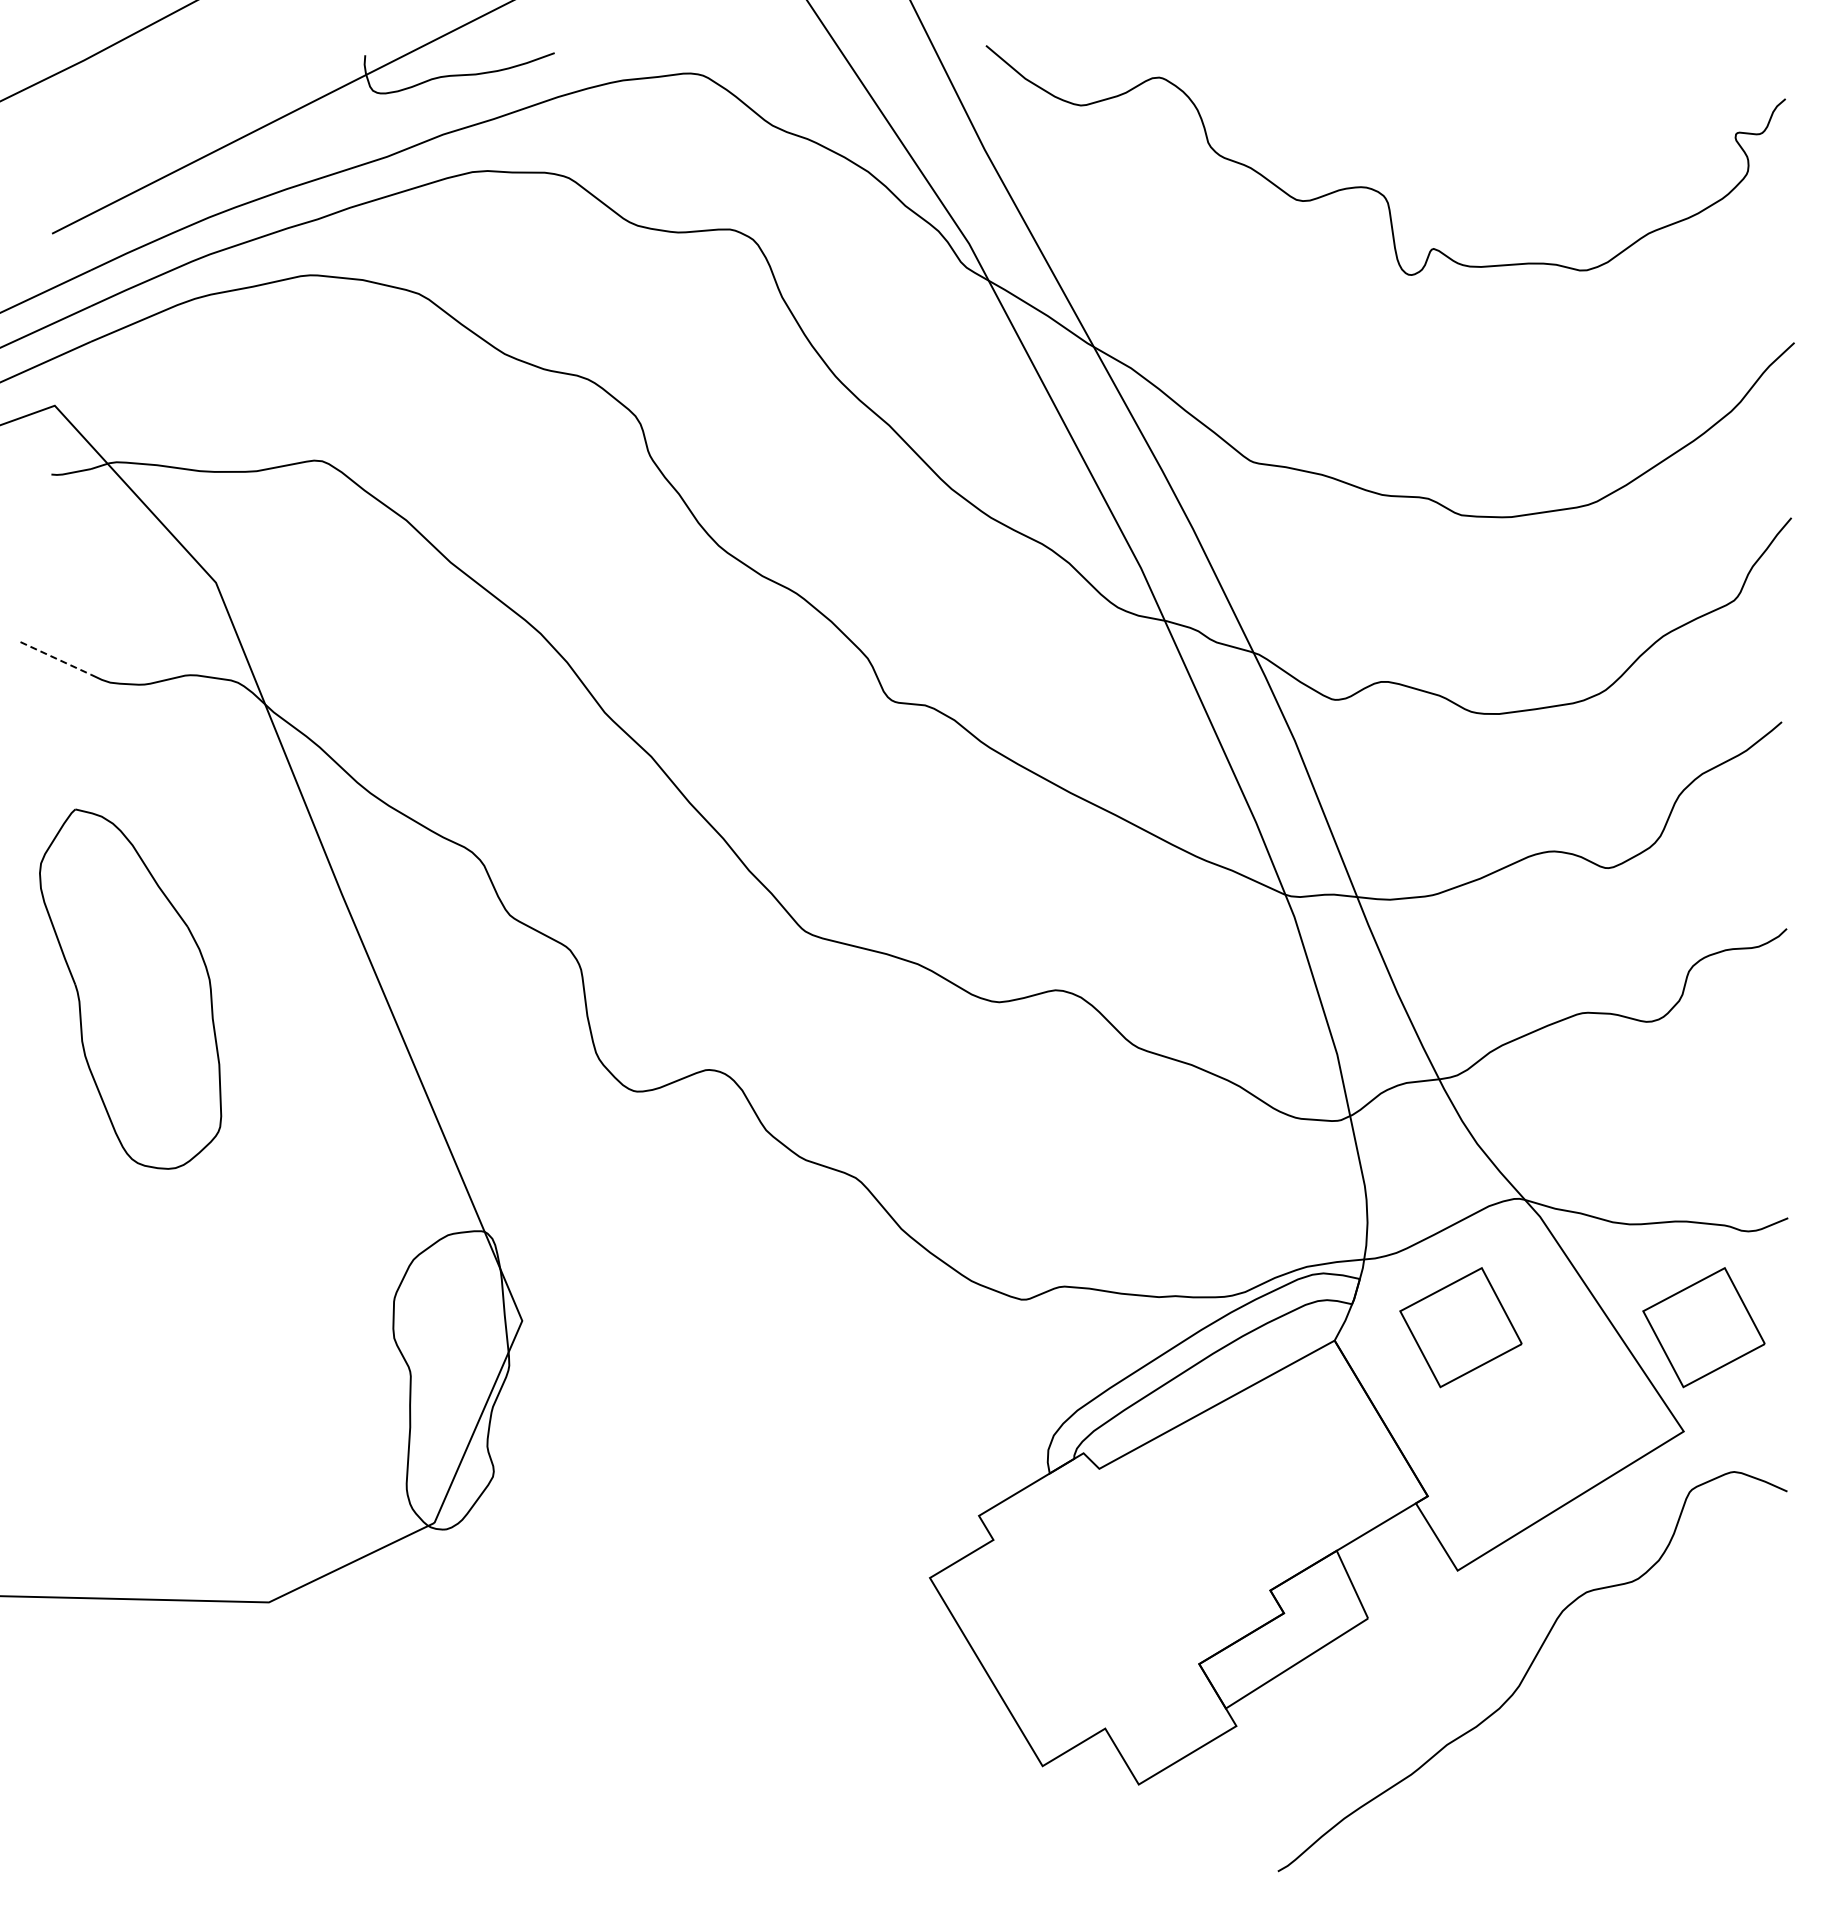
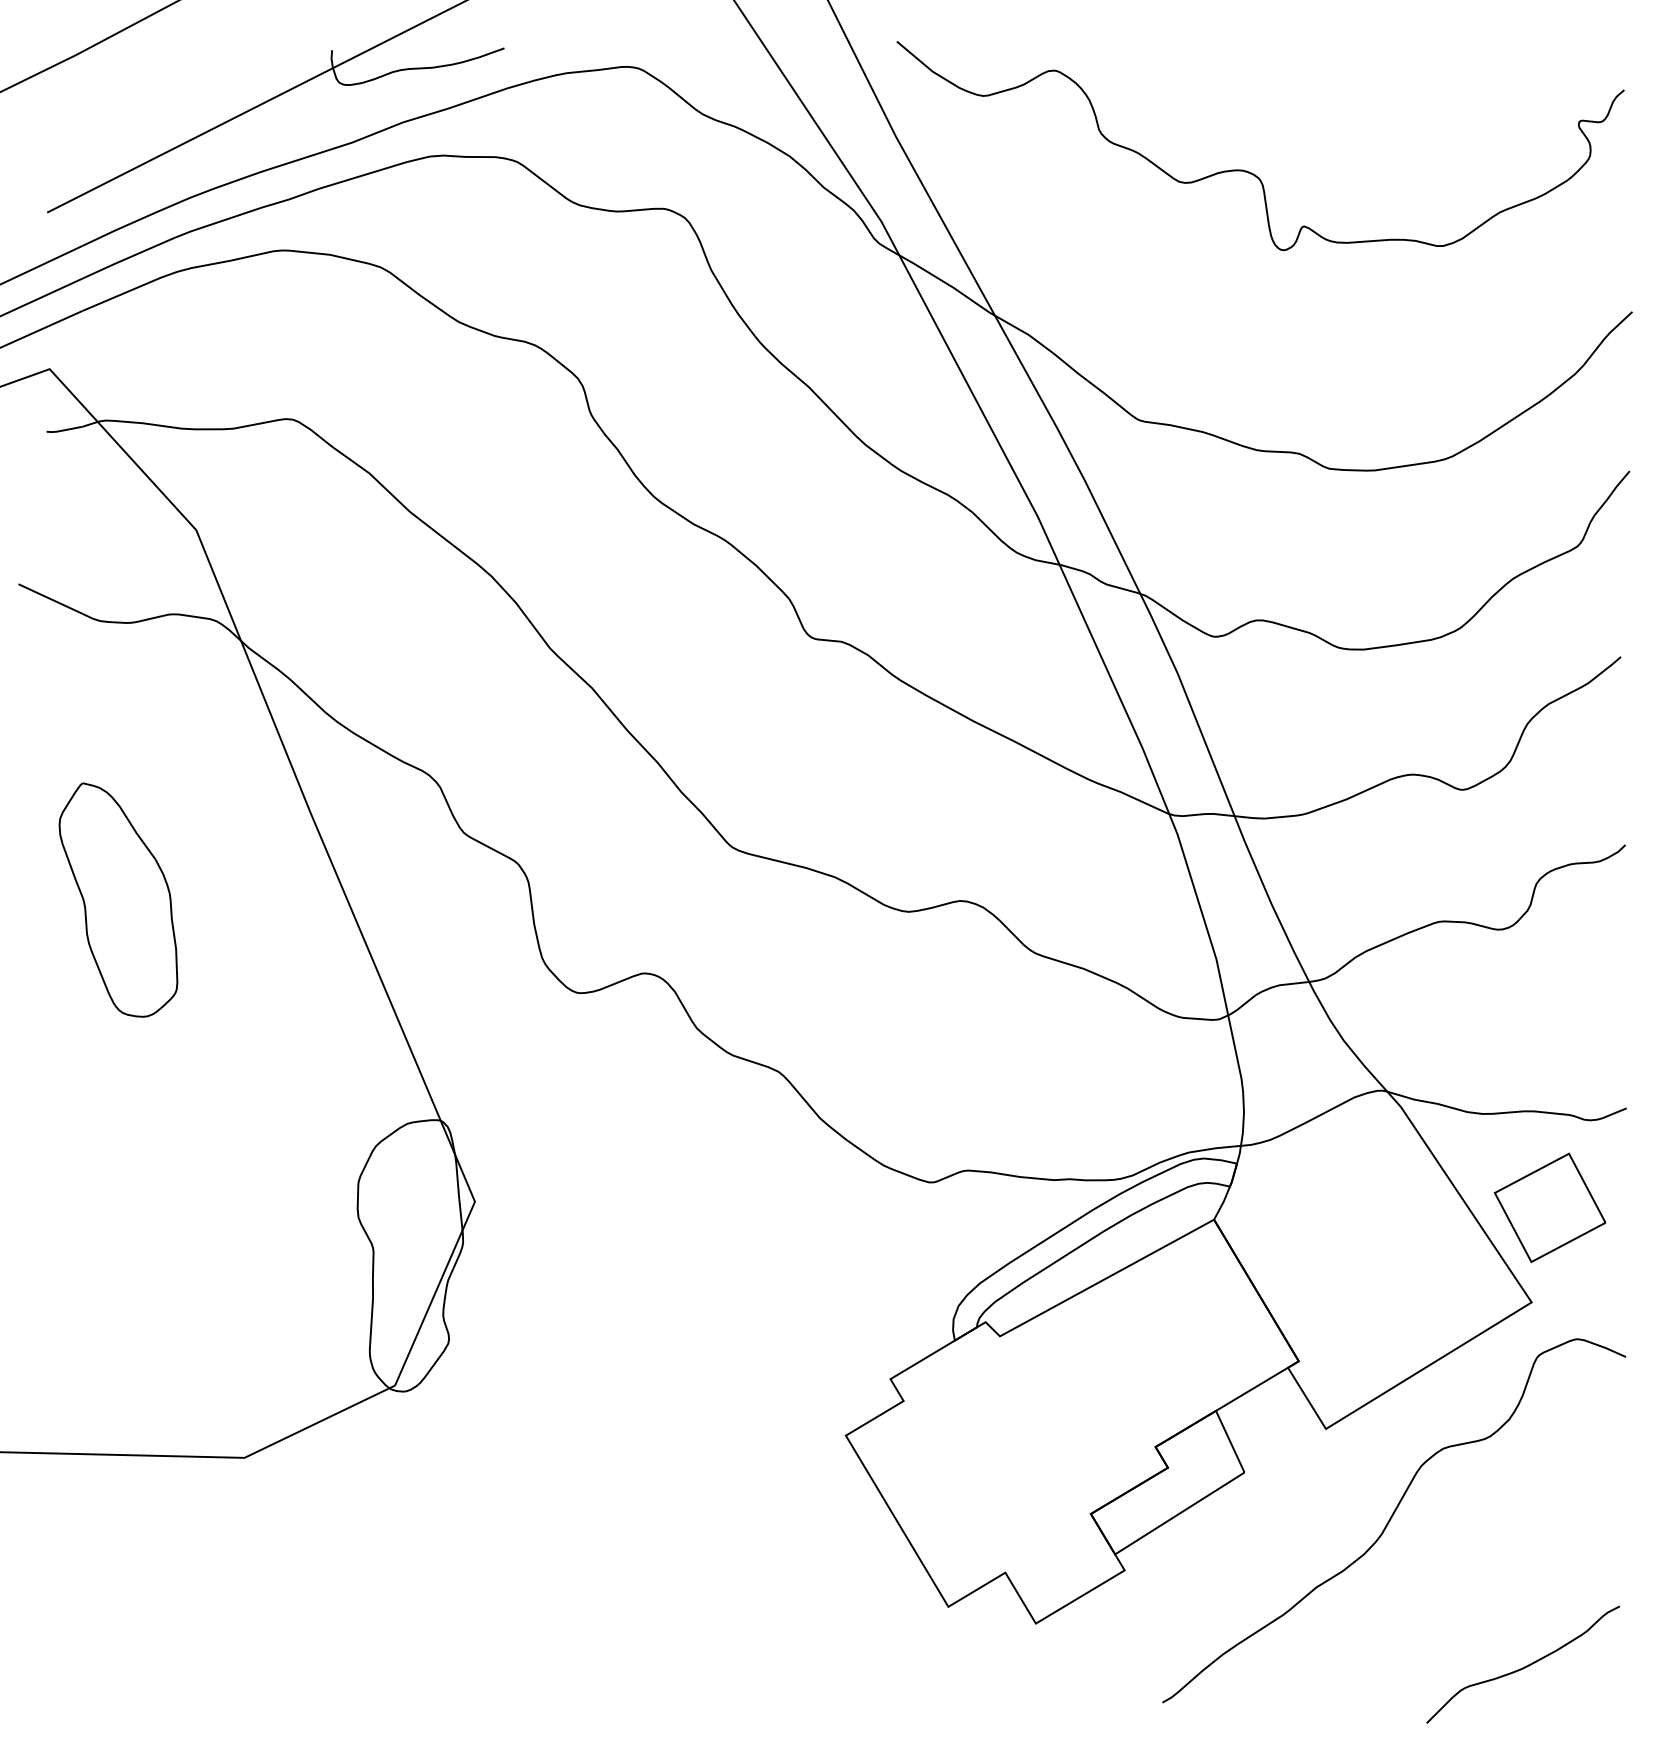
line: (55, 658) -> (50, 599), dashed -> solid
part: (129, 989) -> (117, 900), size x0.71
part: (1460, 1327) -> (1328, 1207), removed
curve: (1676, 1831) -> (1525, 1666), added

